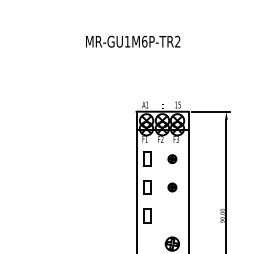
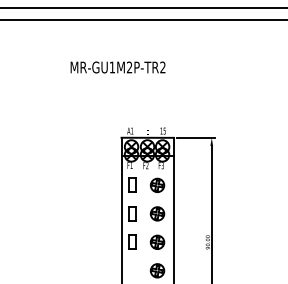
text: (144, 41) -> (129, 67), MR-GU1M6P-TR2 -> MR-GU1M2P-TR2
part: (172, 159) -> (157, 185), size x1.67
part: (172, 187) -> (157, 213), size x1.67
part: (172, 214) -> (157, 241), added

